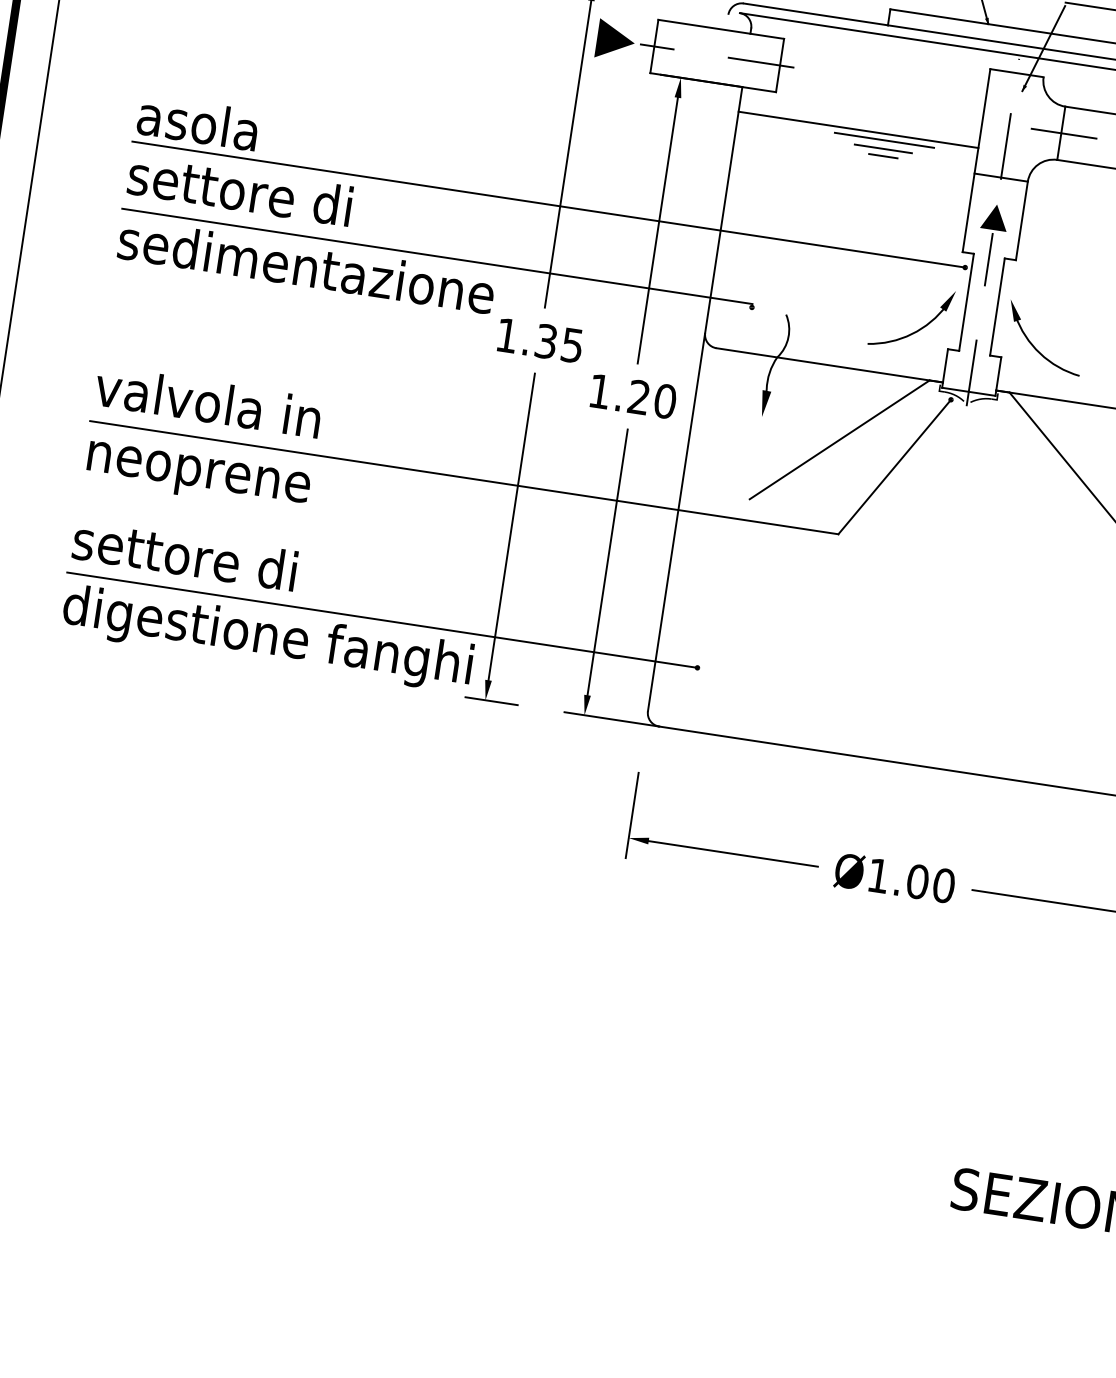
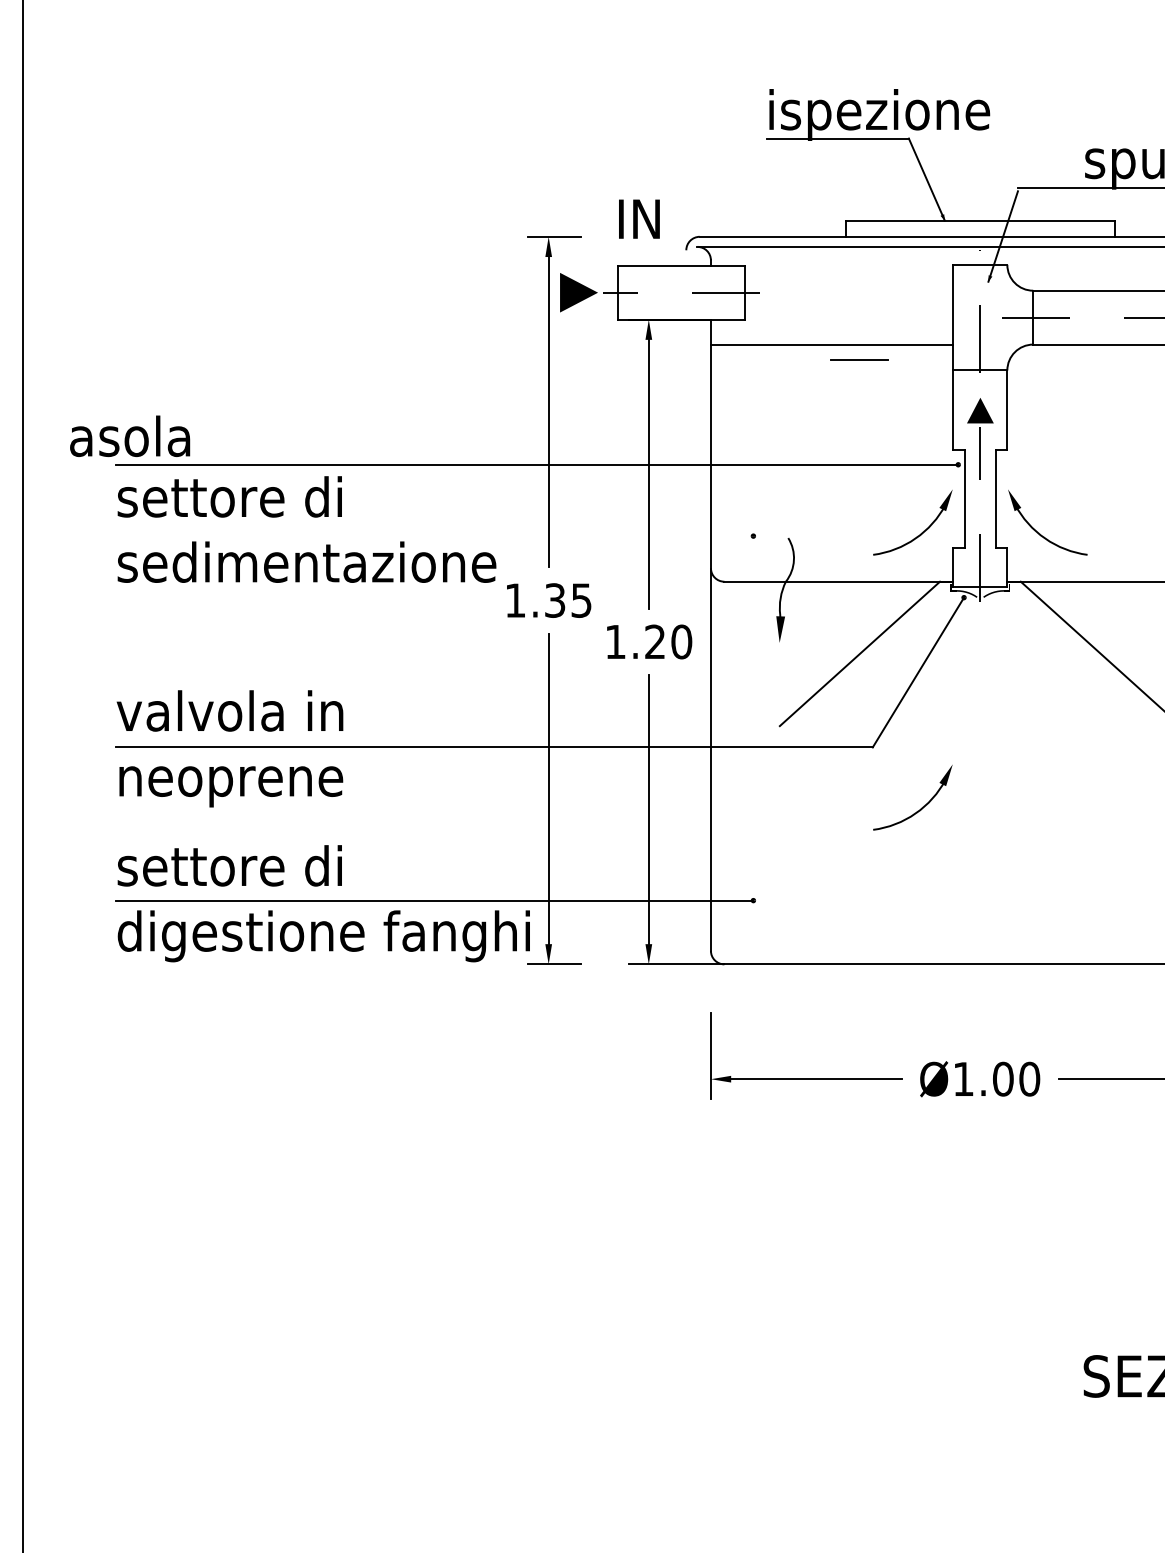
text: (198, 121) -> (130, 435), moved
line: (884, 140) -> (859, 351), removed
line: (883, 155) -> (860, 366), removed
line: (437, 256) -> (434, 532), removed
part: (878, 600) -> (922, 806), added

